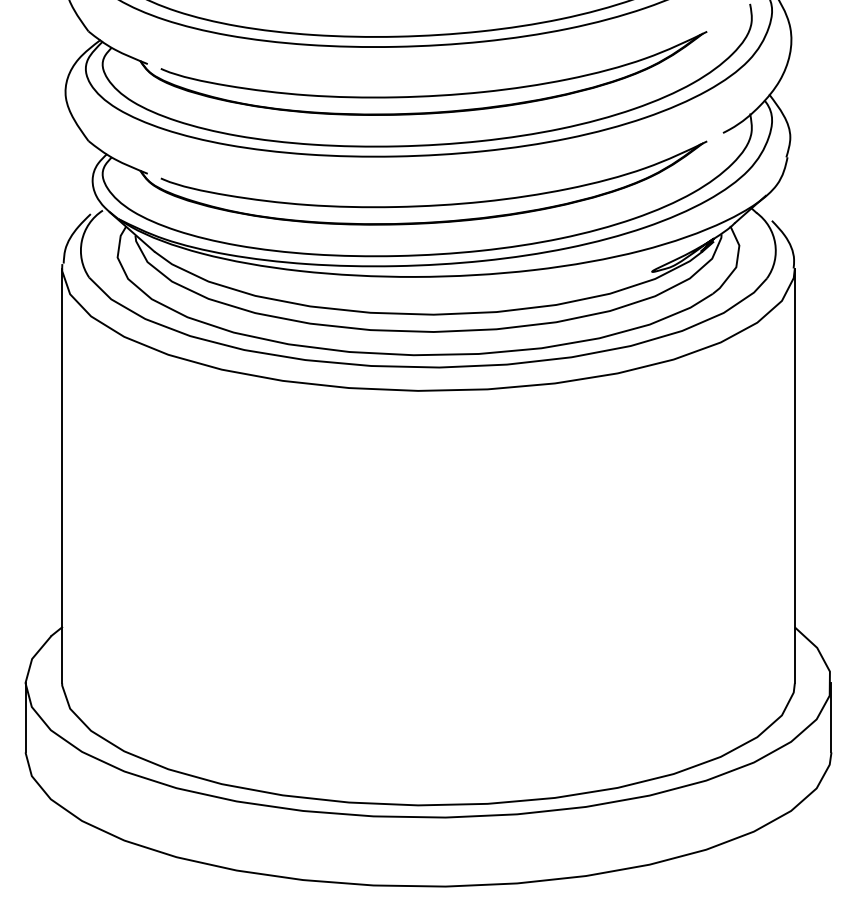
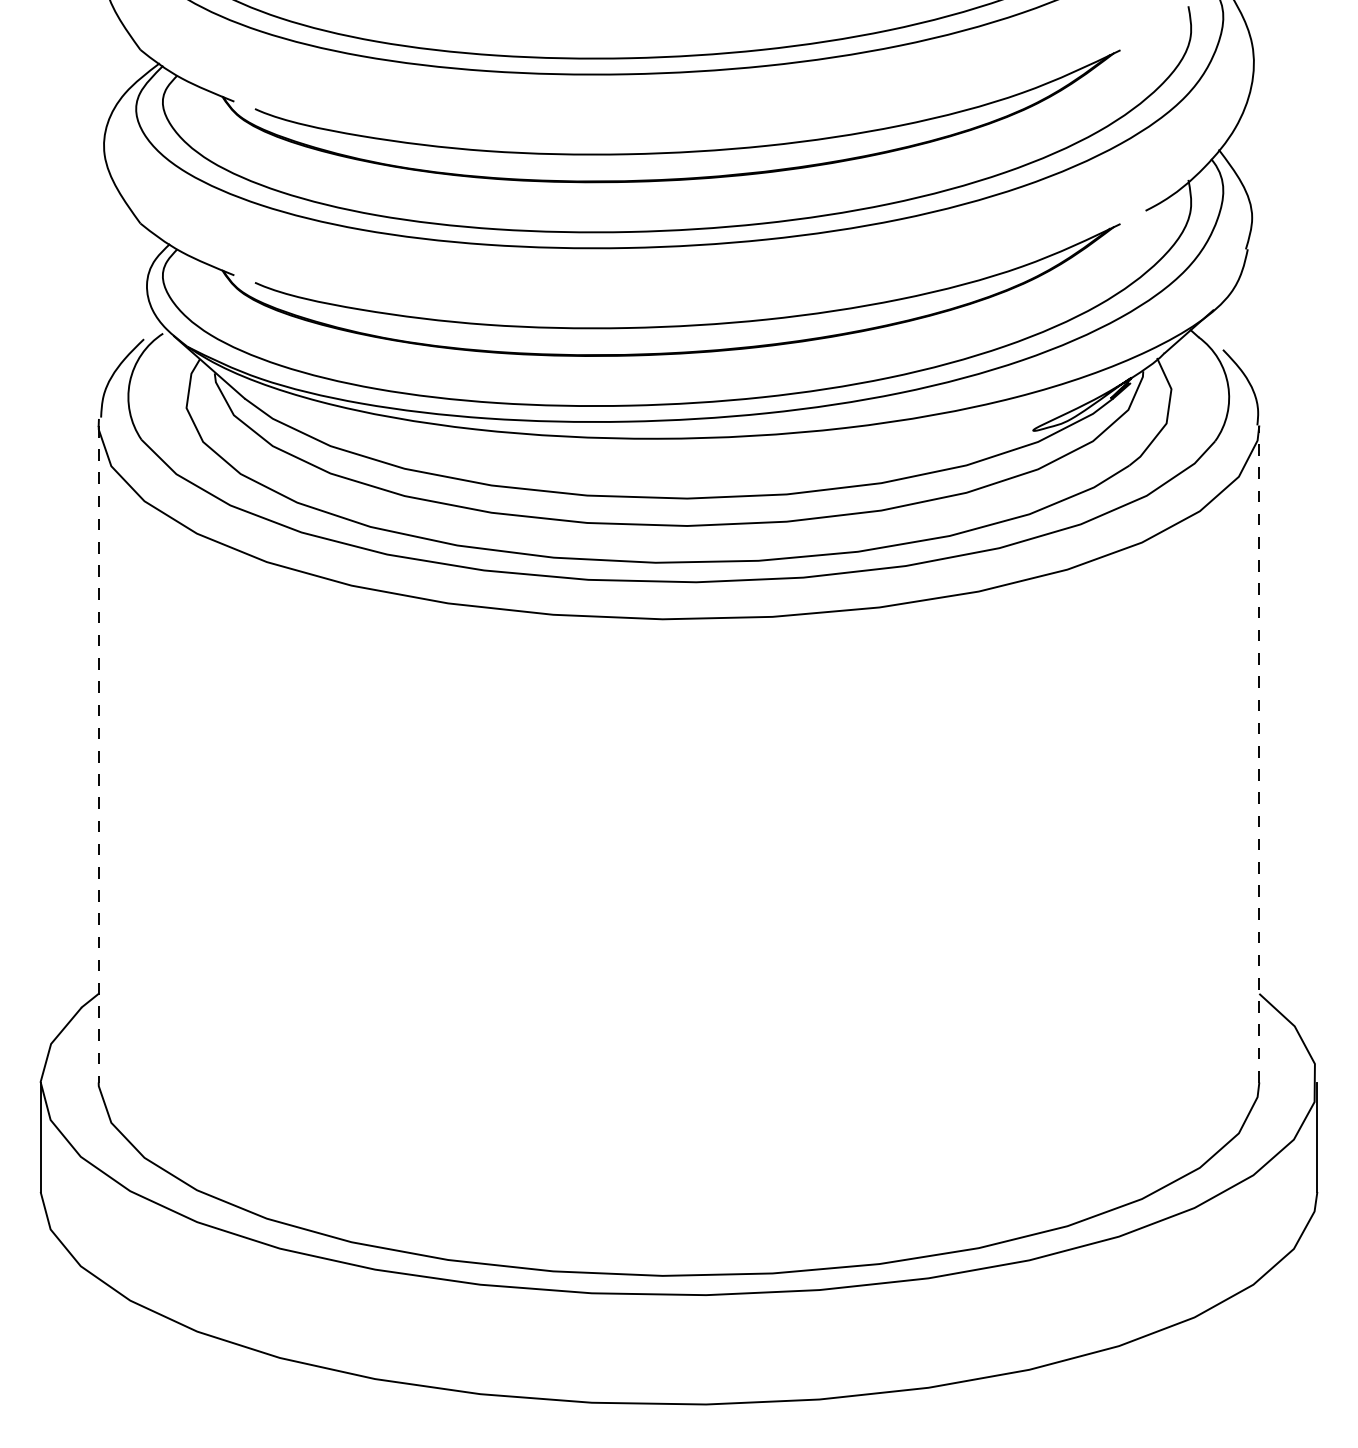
line: (794, 475) -> (1258, 753), solid -> dashed
line: (62, 476) -> (99, 754), solid -> dashed

